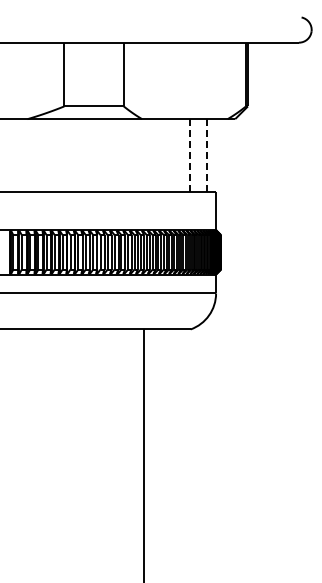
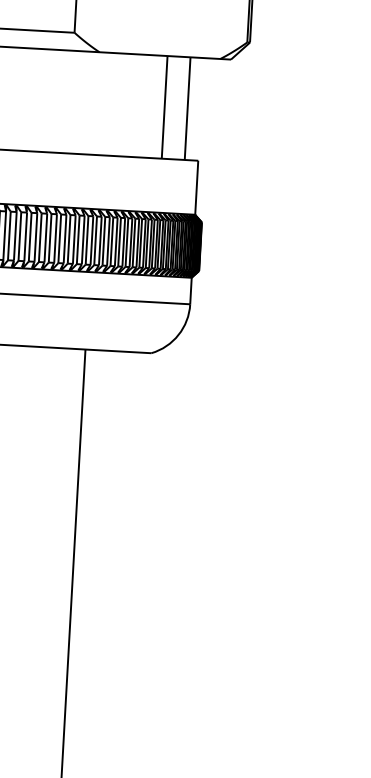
line: (190, 155) -> (164, 107), dashed -> solid
line: (206, 155) -> (187, 108), dashed -> solid

